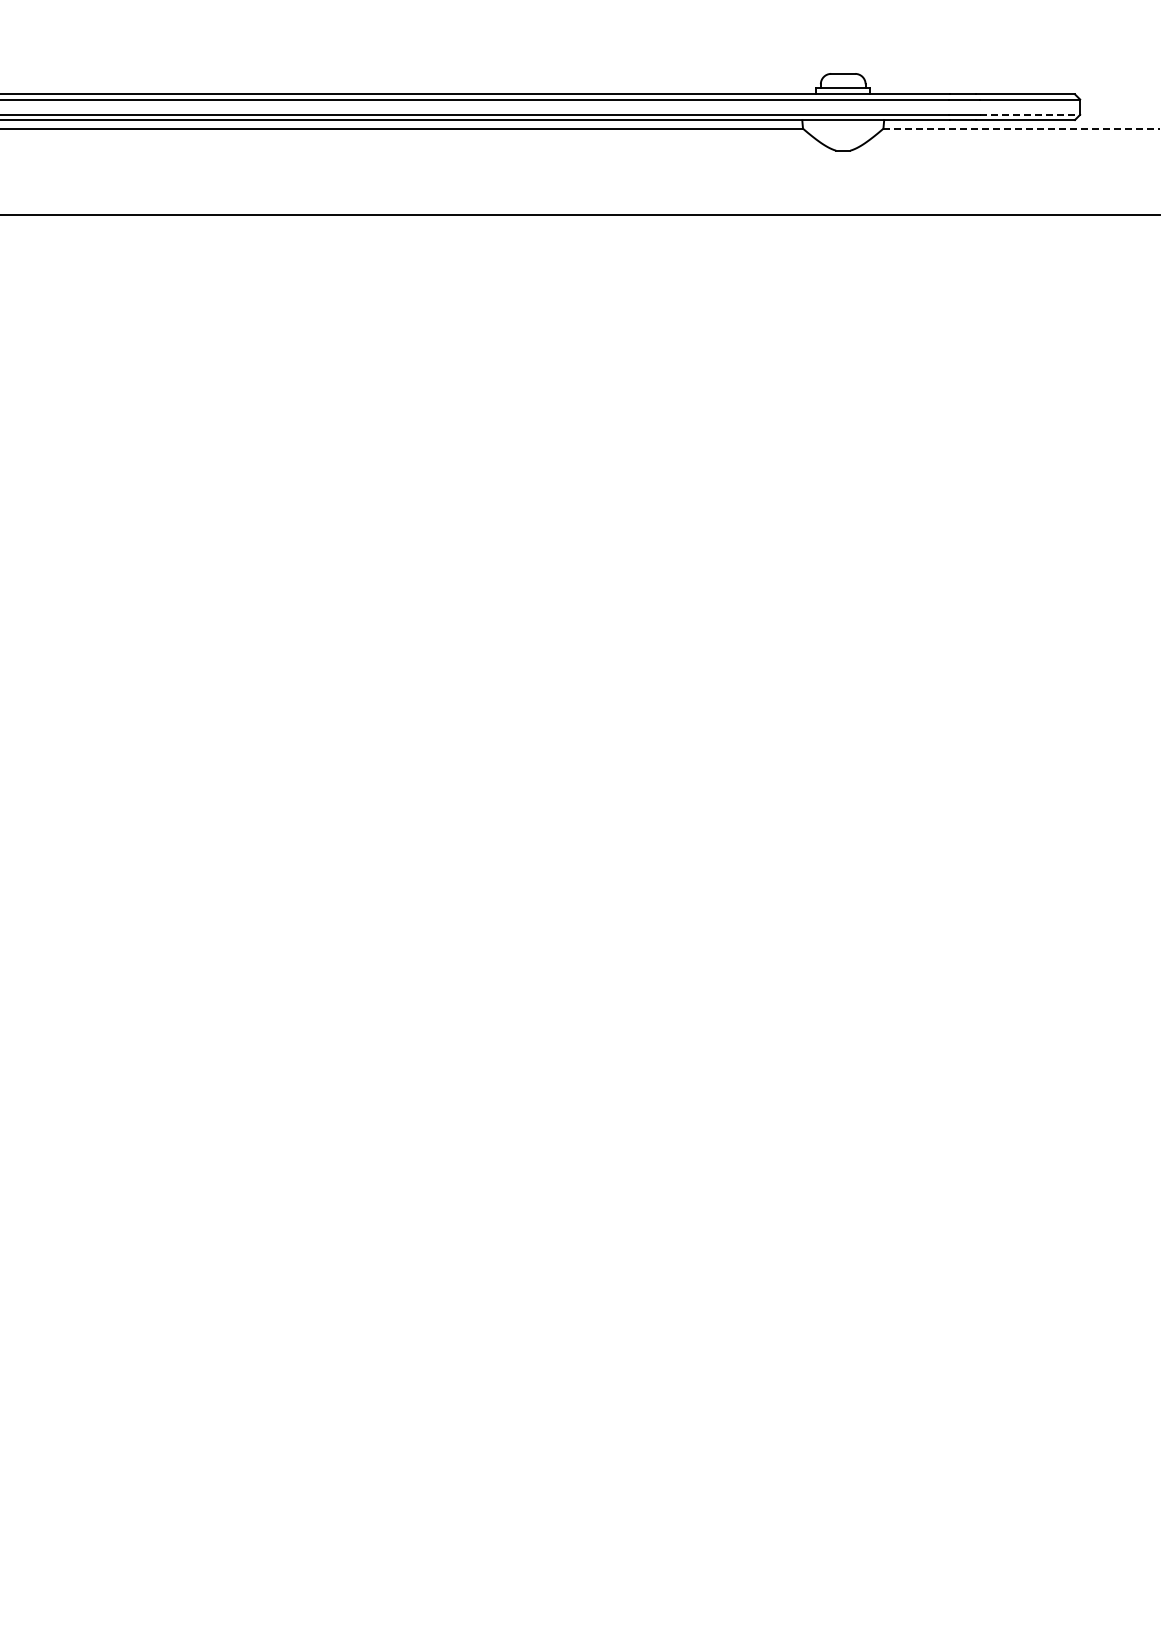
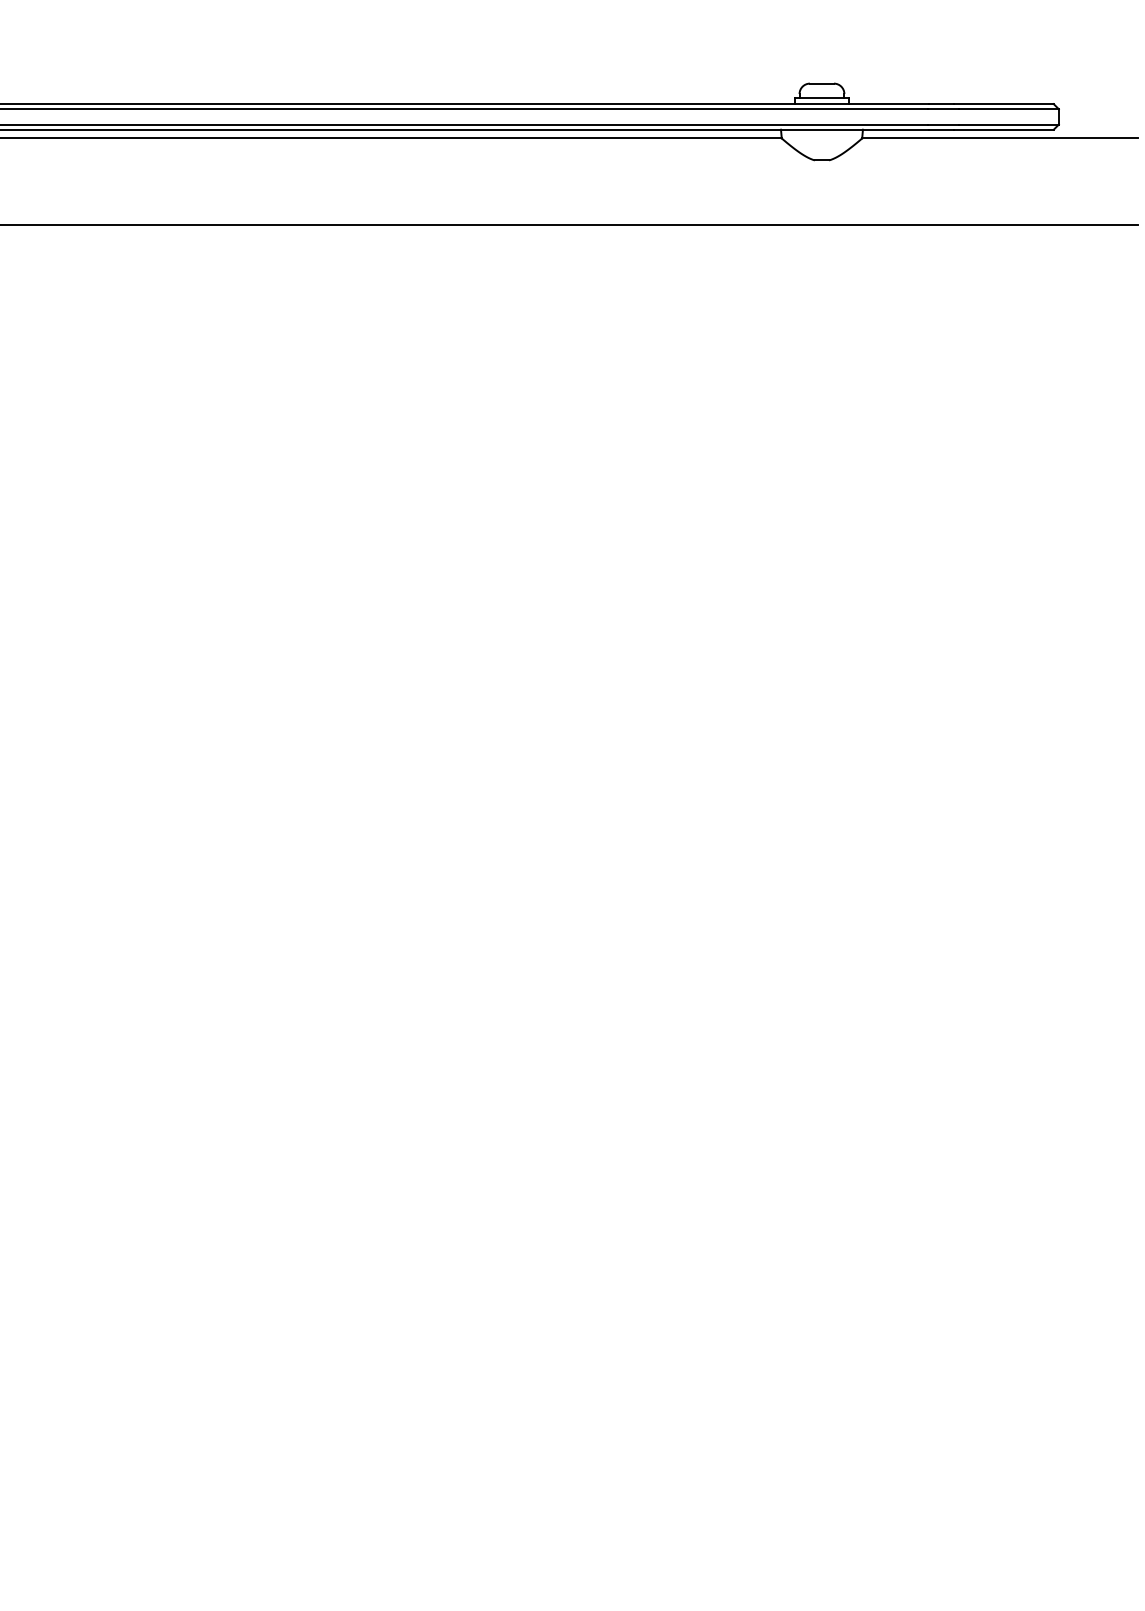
line: (1030, 114) -> (1009, 124), dashed -> solid
line: (1021, 128) -> (1000, 138), dashed -> solid

